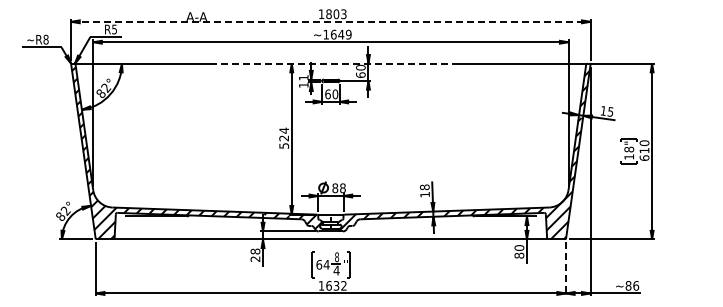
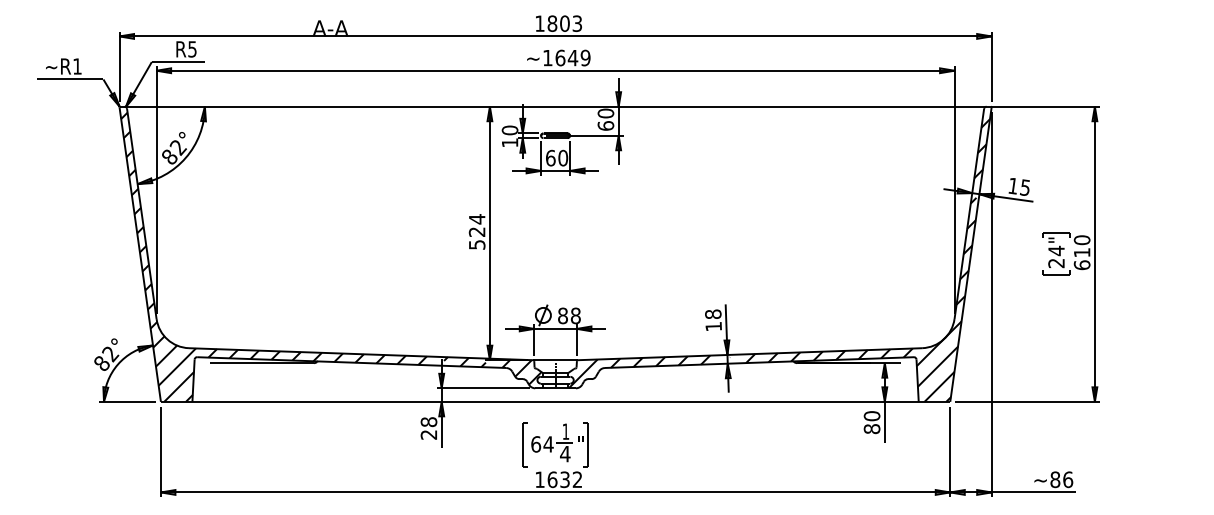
line: (330, 21) -> (554, 35), dashed -> solid
text: (45, 39) -> (76, 66), ~R8 -> ~R1
line: (331, 63) -> (556, 106), dashed -> solid
text: (303, 77) -> (509, 129), 11 -> 10
text: (629, 152) -> (1056, 255), 18" -> 24"
text: (337, 257) -> (566, 432), 8 -> 1
line: (565, 269) -> (949, 452), dashed -> solid

